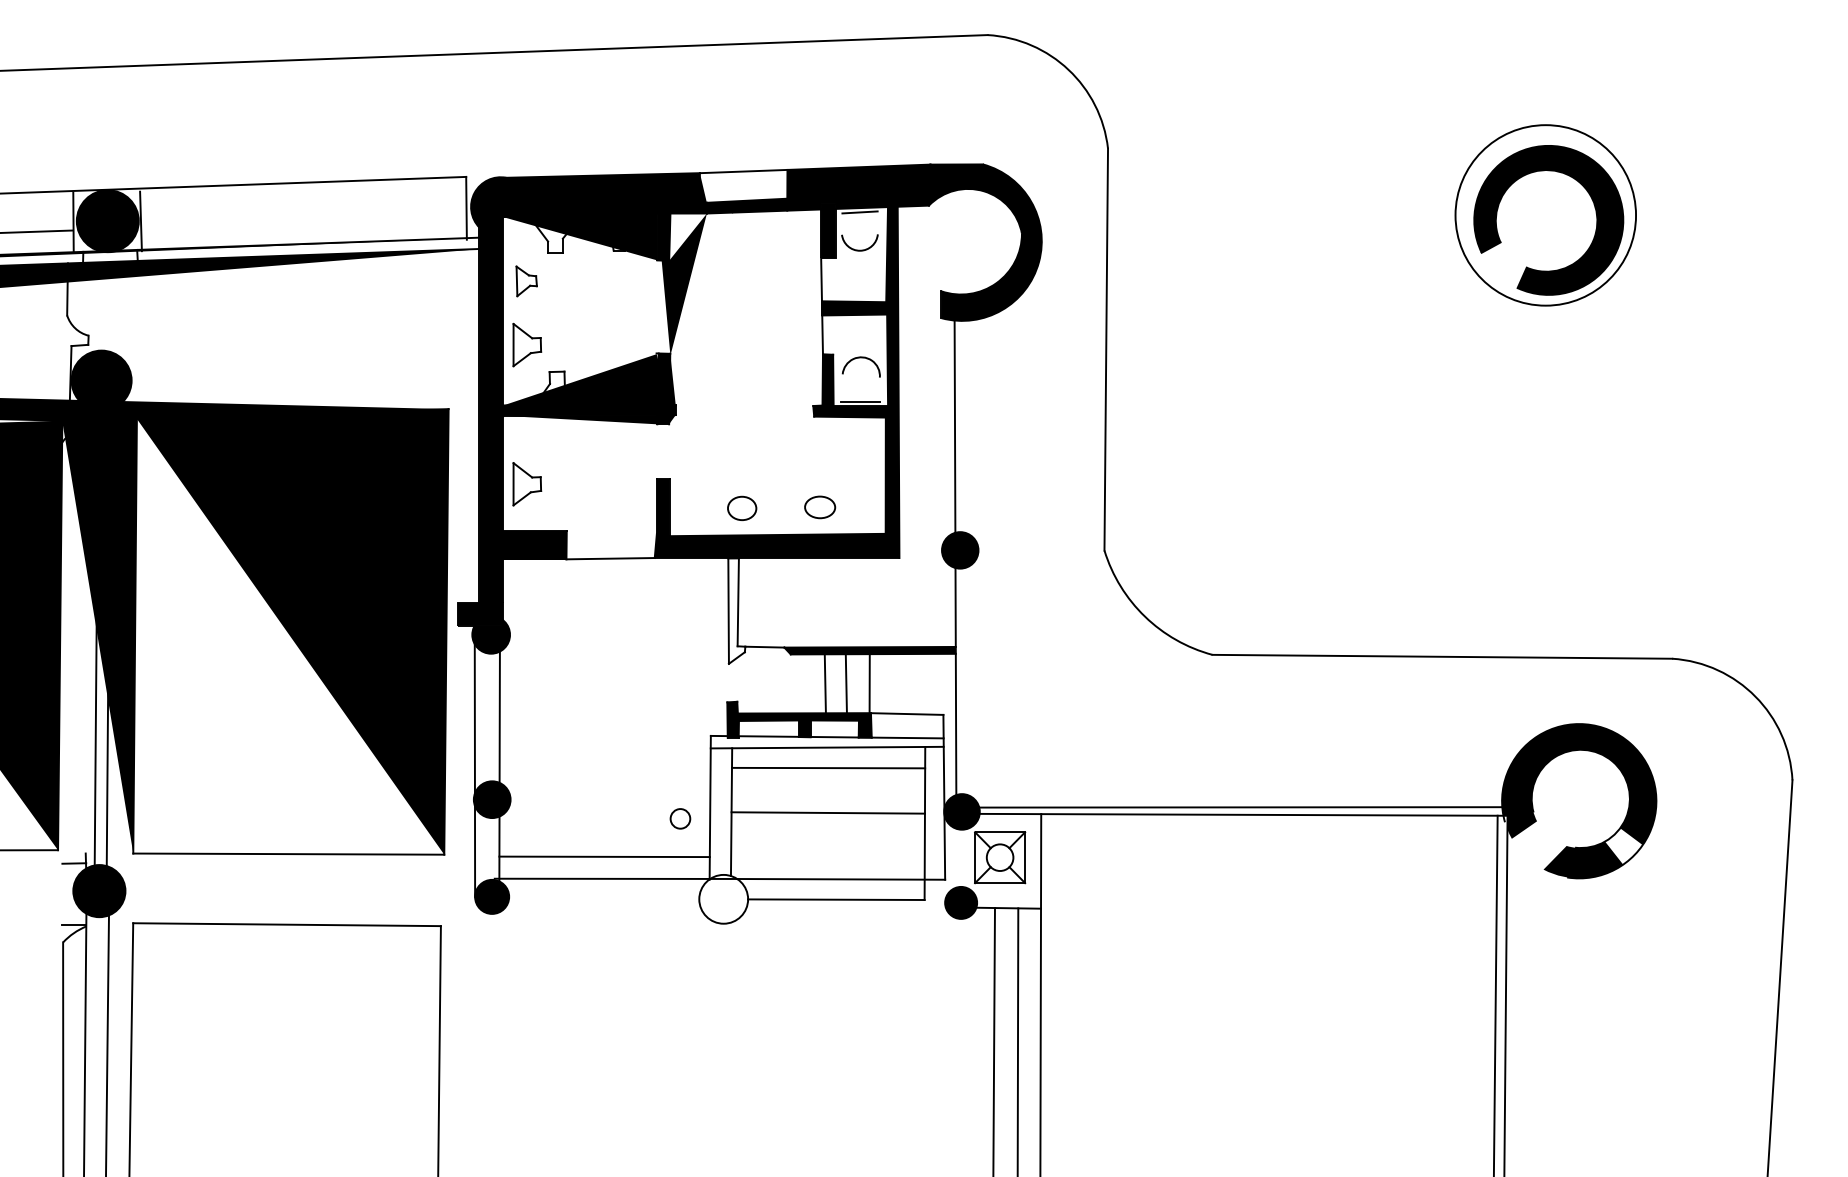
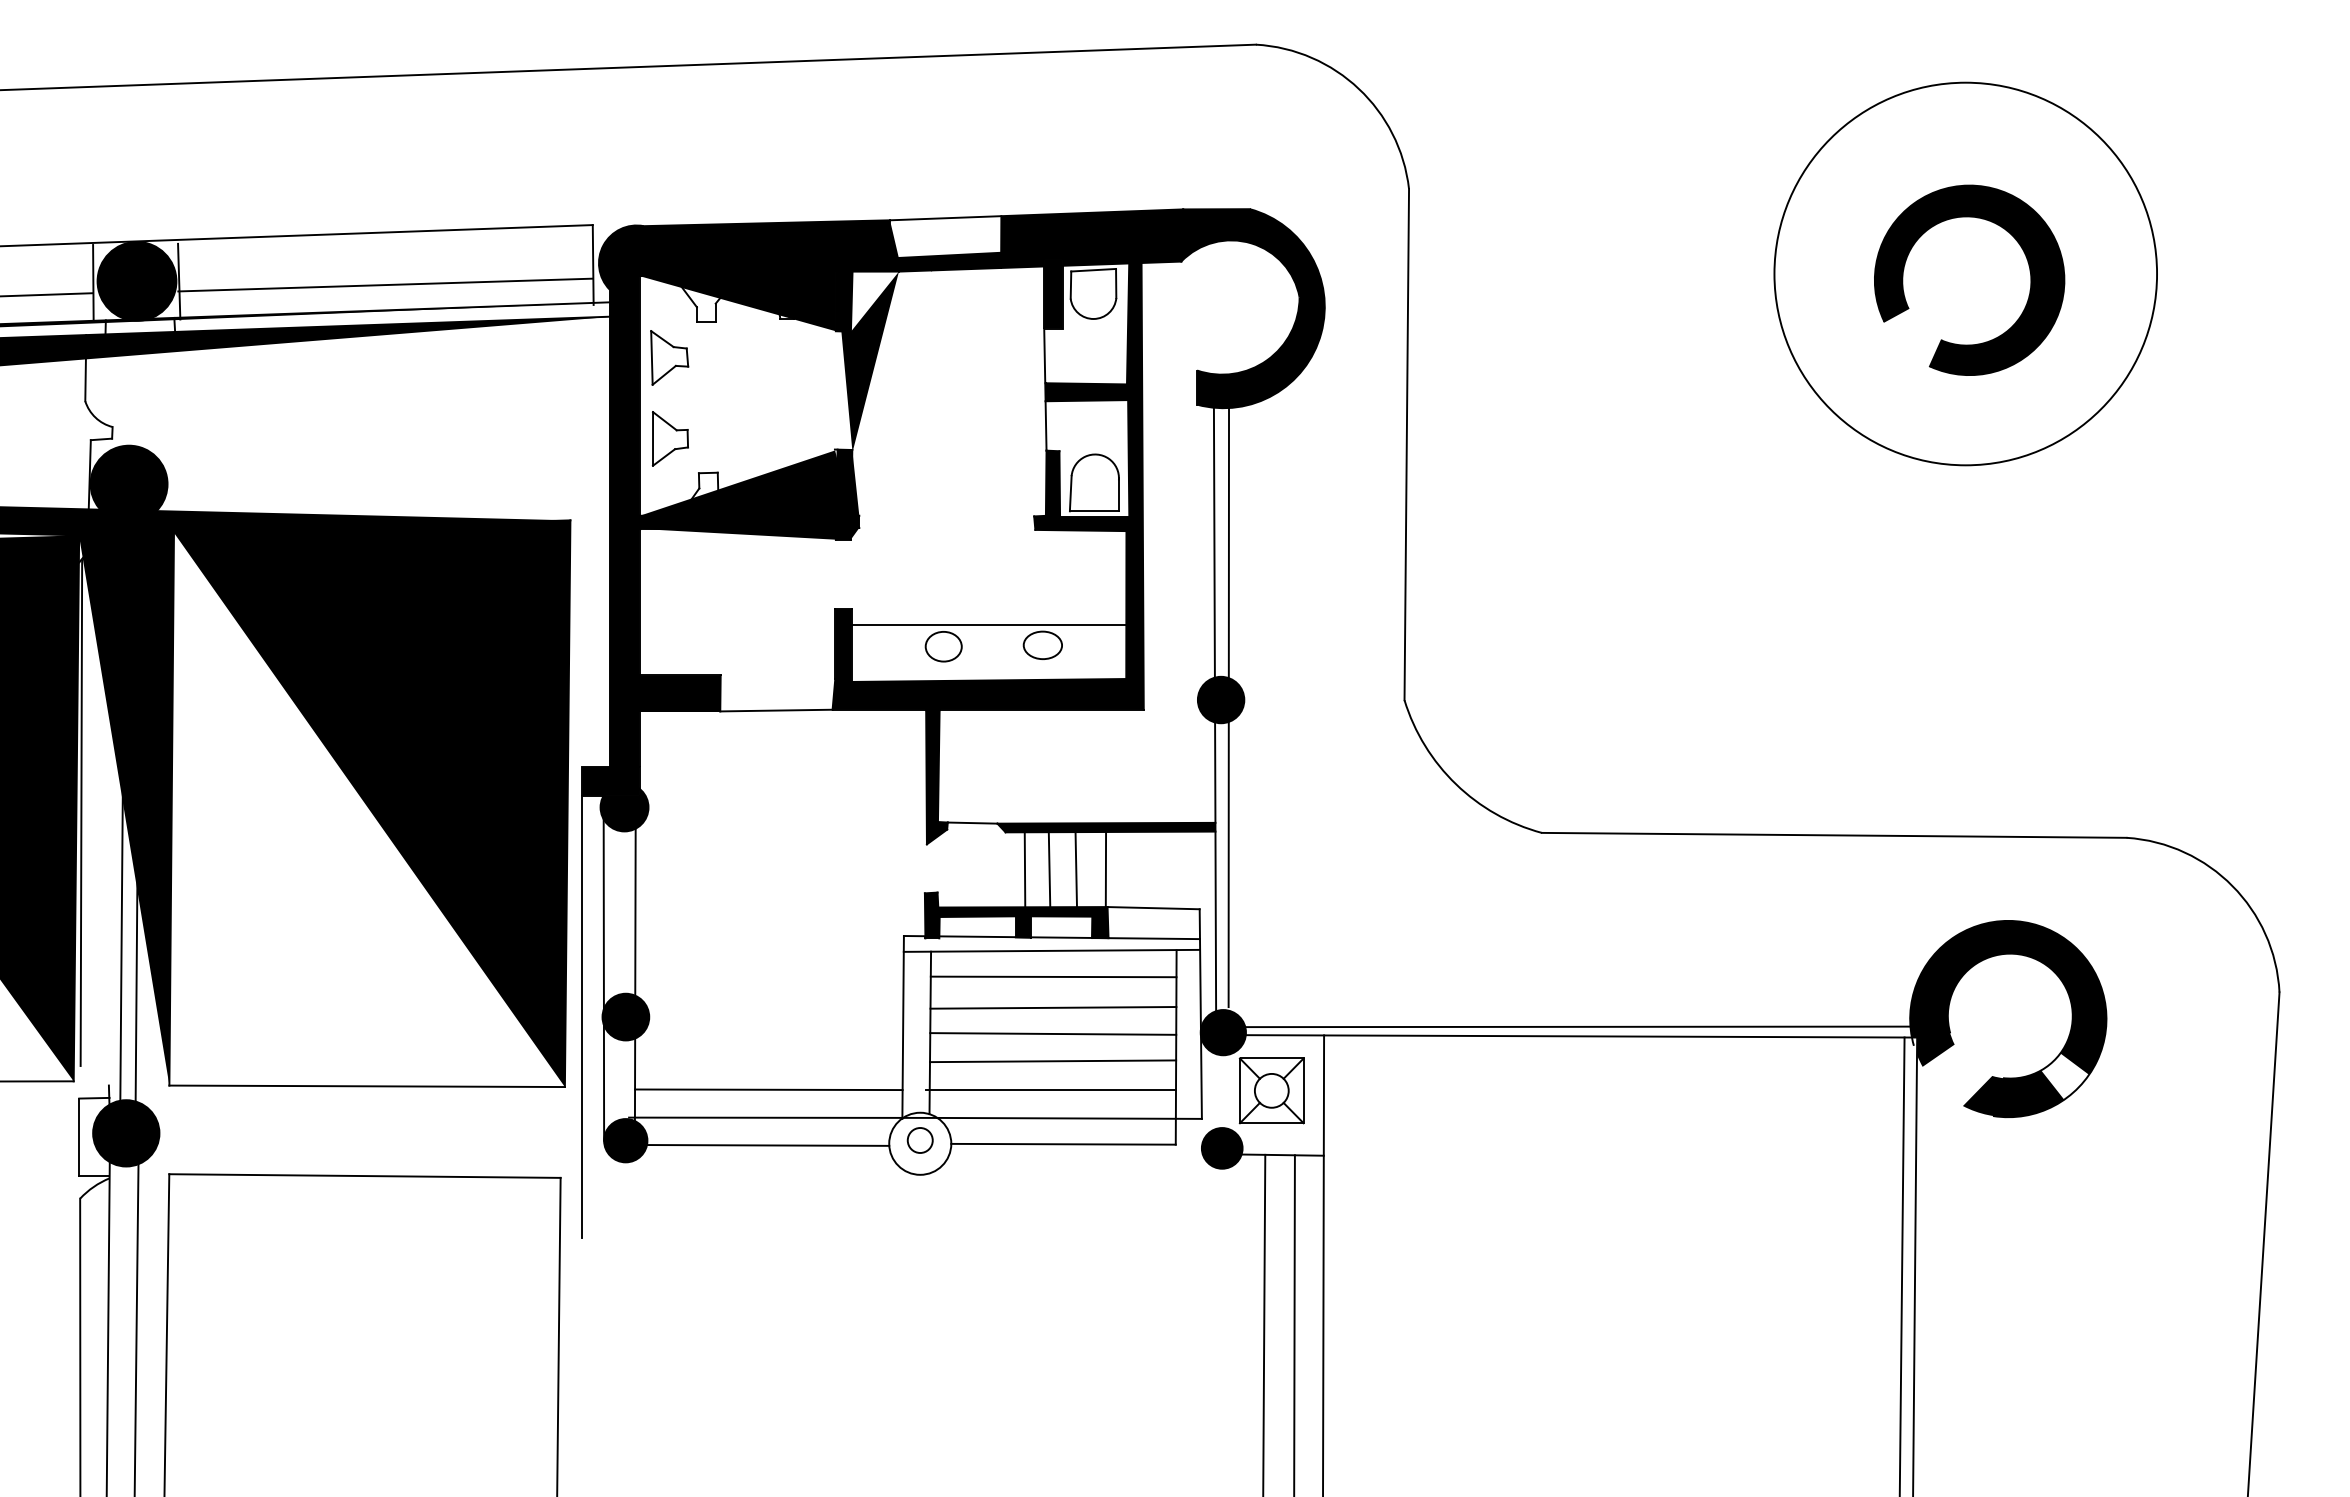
circle: (1545, 215) -> (1965, 273), size x1.67
line: (878, 222) -> (1116, 283), added
line: (303, 223) -> (385, 284), added
line: (841, 223) -> (1070, 284), added
part: (526, 281) -> (669, 357), size x1.43
line: (841, 387) -> (1070, 493), added
line: (879, 388) -> (1118, 494), added
part: (527, 483) -> (670, 615), removed
line: (775, 490) -> (986, 624), added
line: (966, 551) -> (1228, 701), added
fill: (736, 611) -> (936, 777), added
line: (64, 638) -> (81, 812), added
line: (805, 684) -> (1024, 870), added
line: (828, 792) -> (1053, 1007), added
line: (458, 799) -> (582, 1016), added
circle: (679, 818) -> (919, 1140), moved
line: (828, 834) -> (1053, 1061), added
line: (826, 856) -> (1051, 1089), added
line: (62, 894) -> (79, 1137), added
line: (602, 900) -> (766, 1145), added

